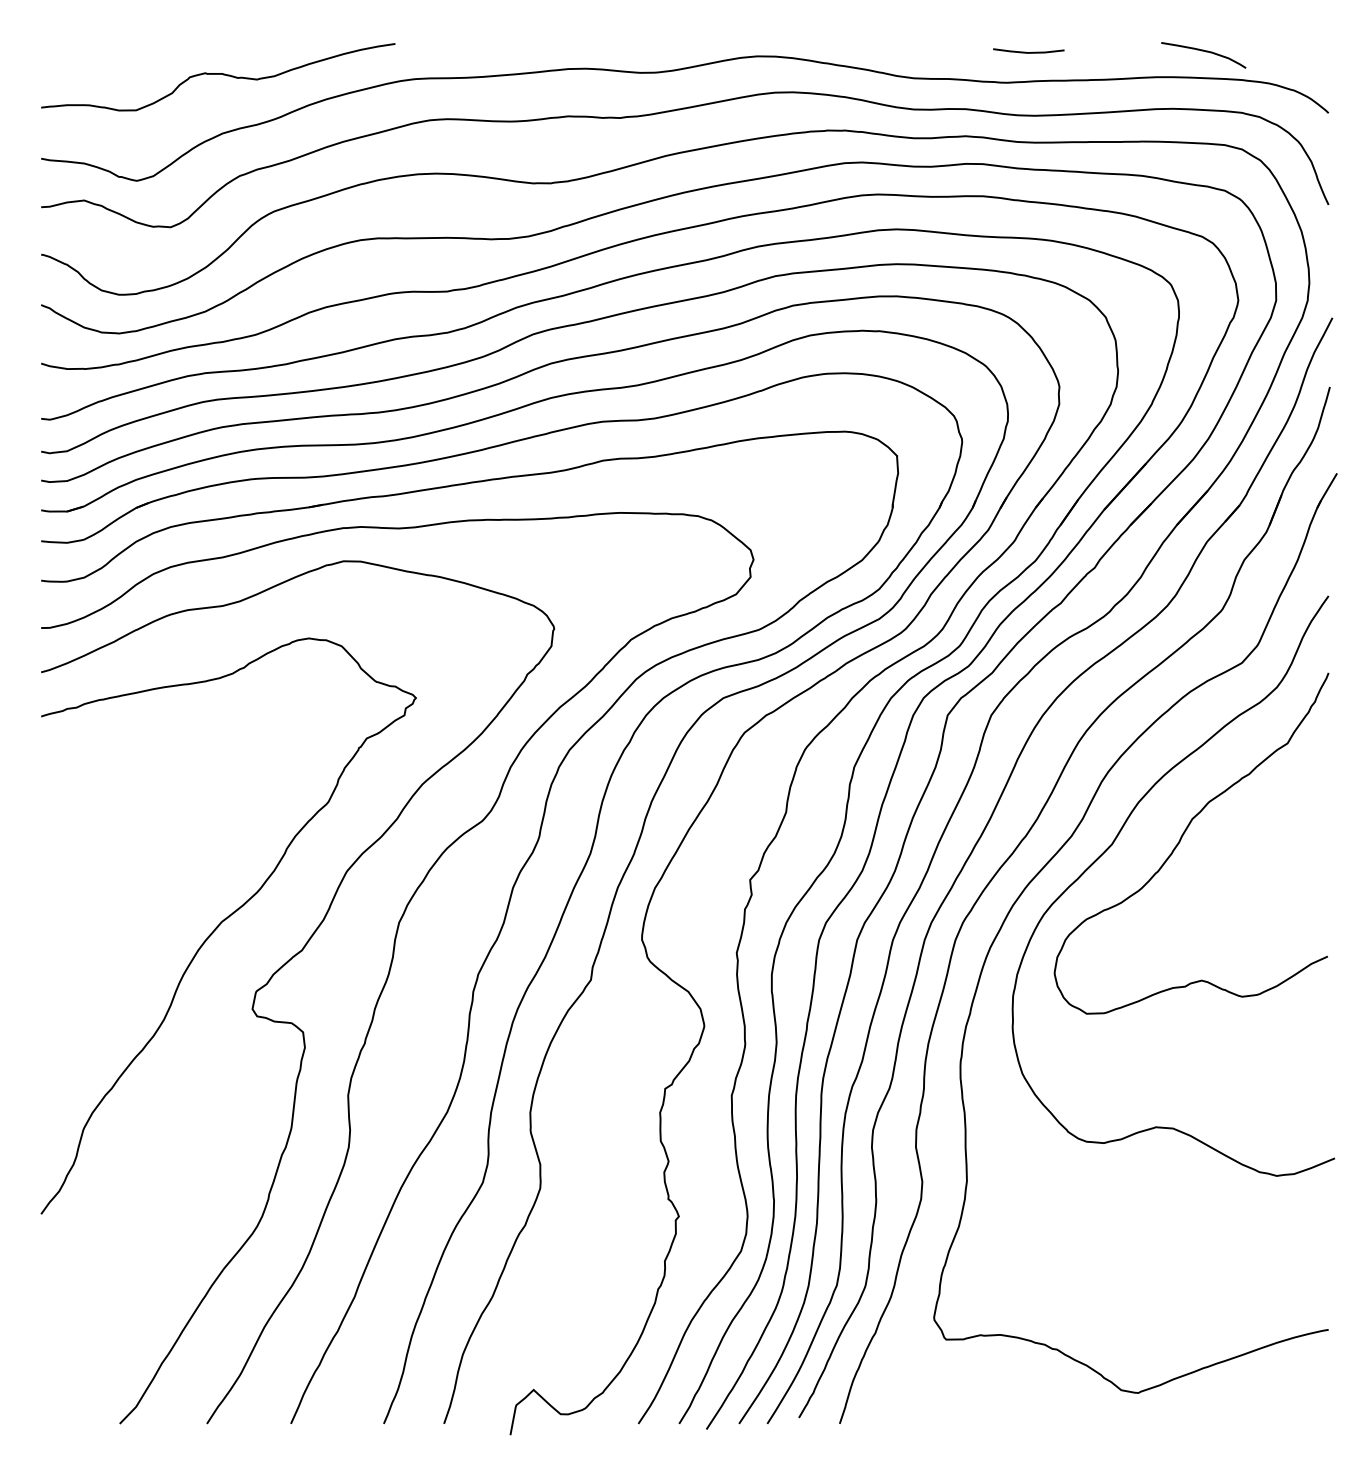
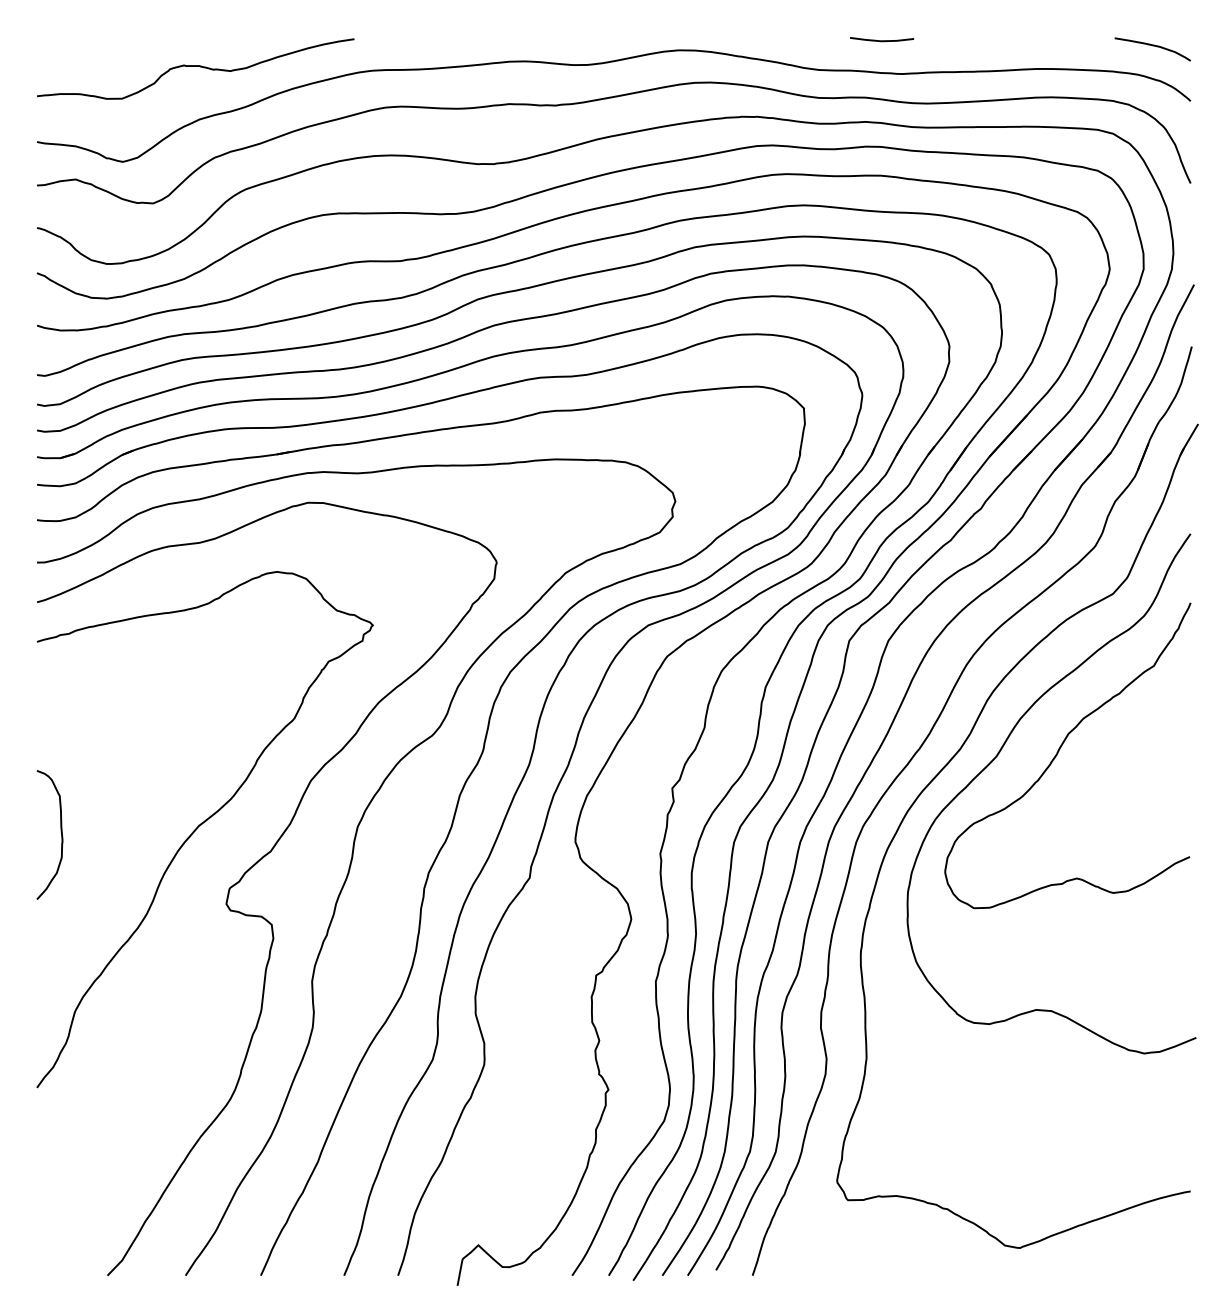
line: (1029, 52) -> (882, 40), moved
curve: (1203, 52) -> (1152, 46), moved
curve: (67, 928) -> (60, 831), added

